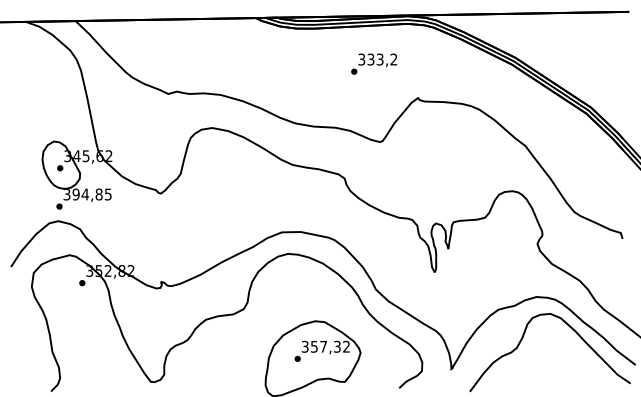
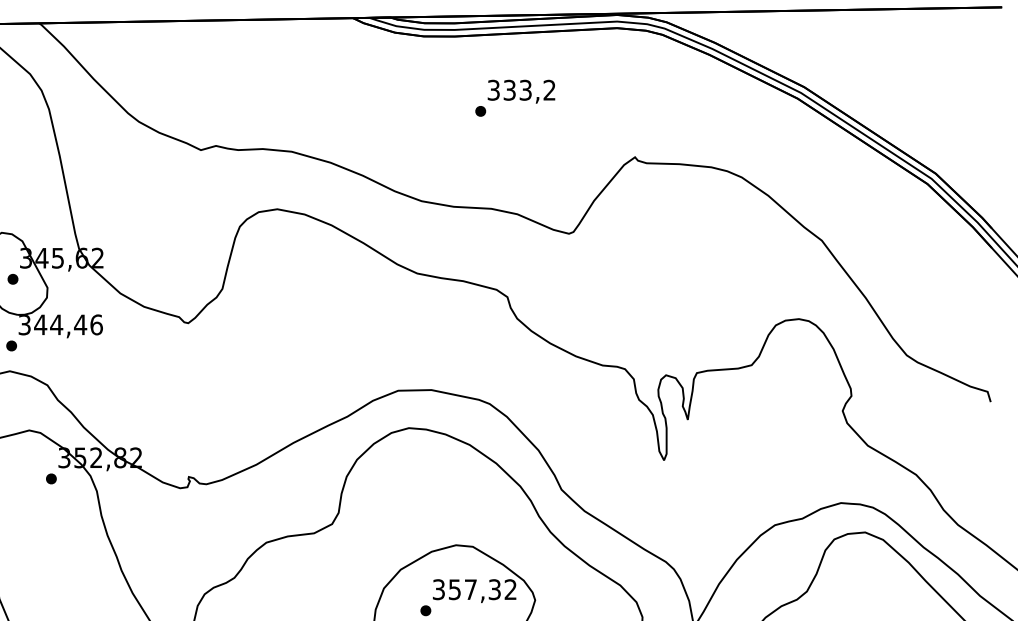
text: (373, 63) -> (514, 97), moved
text: (91, 194) -> (67, 324), 394,85 -> 344,46

